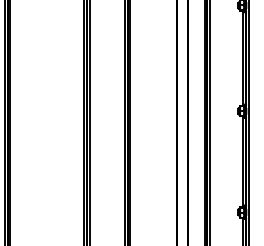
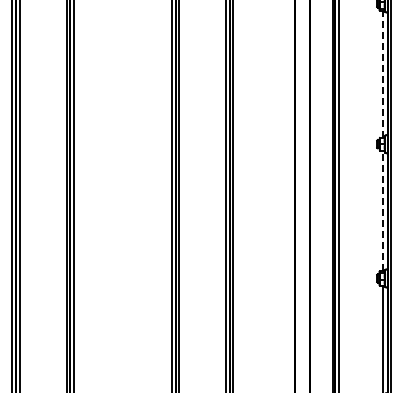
line: (243, 58) -> (383, 73), solid -> dashed
line: (243, 161) -> (383, 210), solid -> dashed

